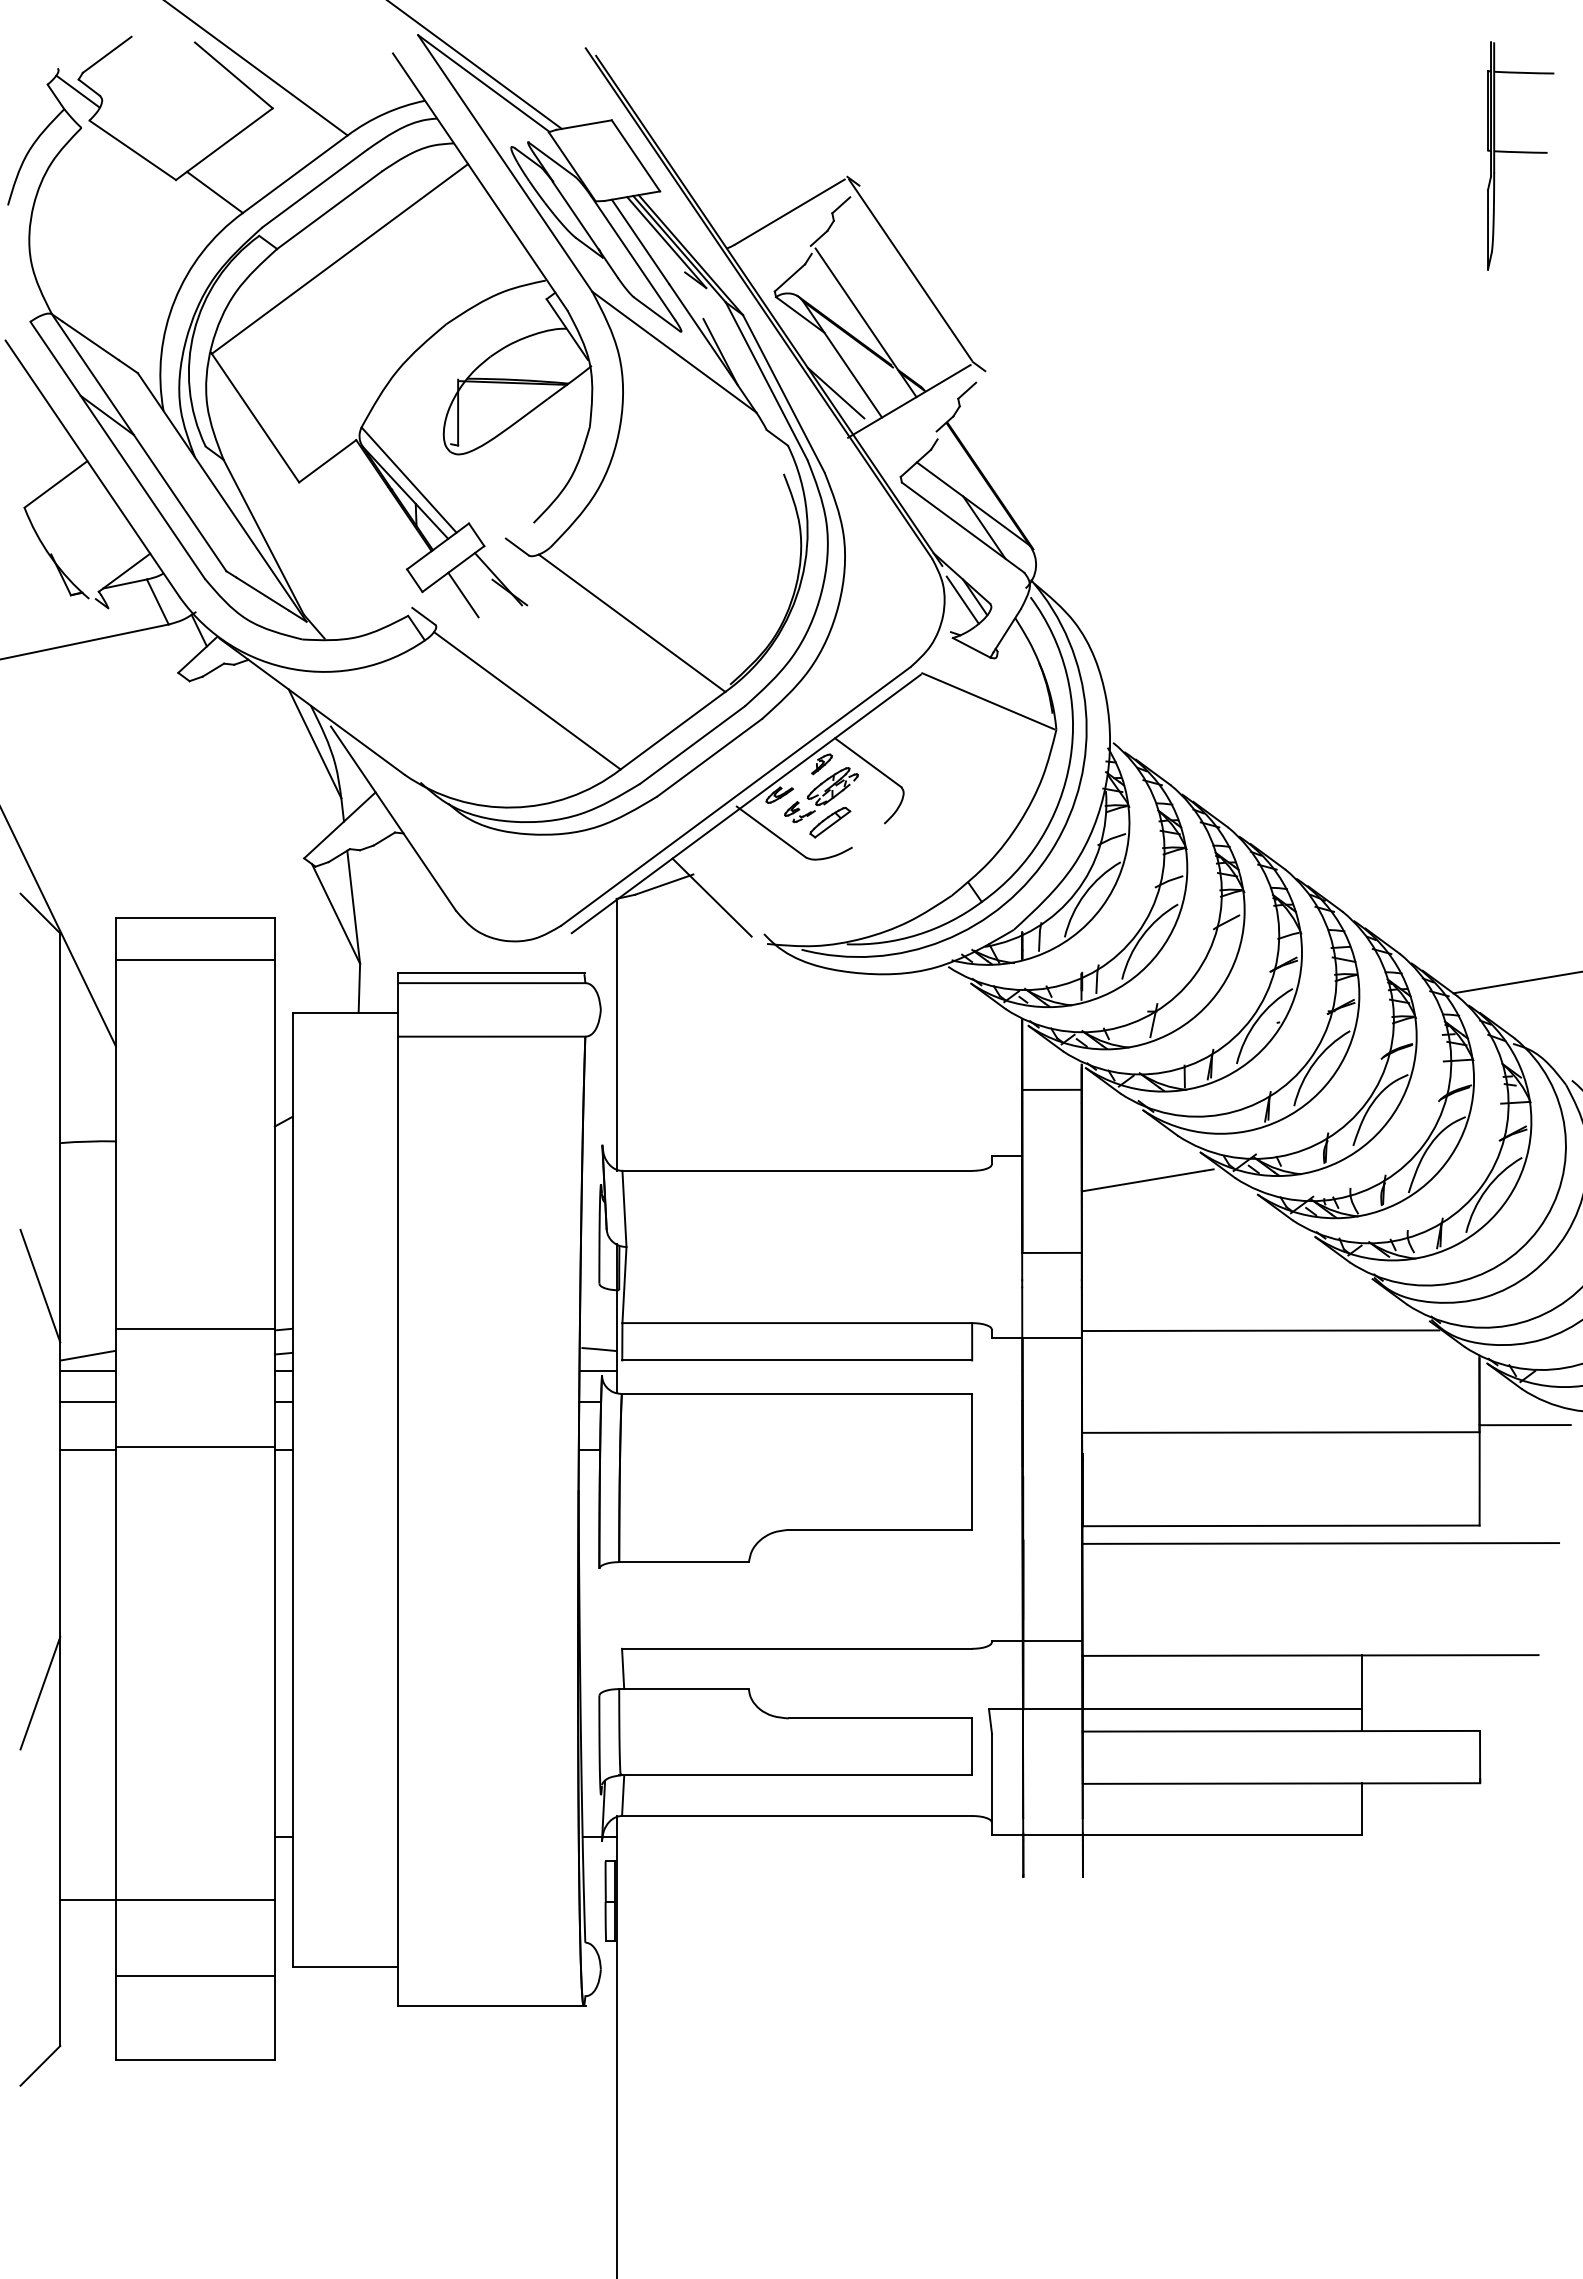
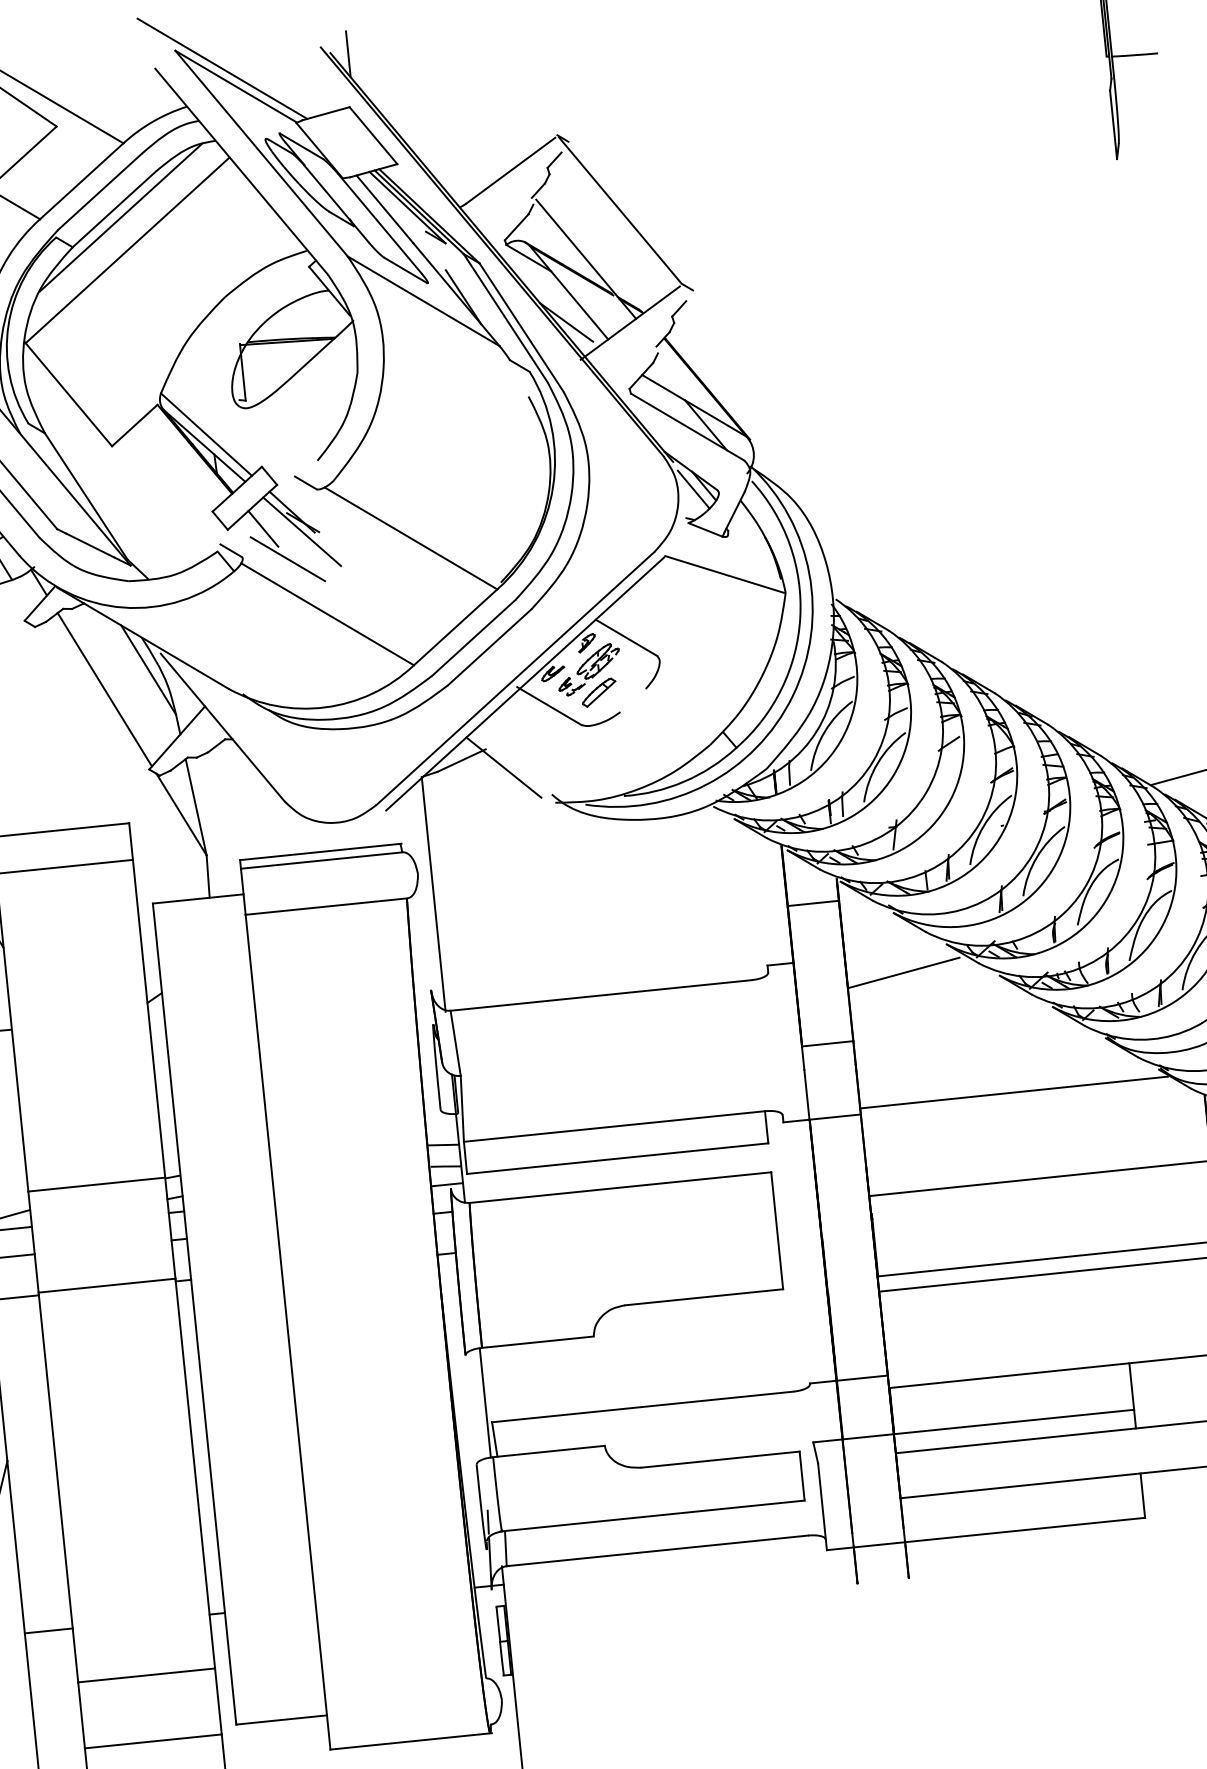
line: (616, 59) -> (348, 54), added
line: (336, 220) -> (121, 217), added
line: (507, 602) -> (301, 531), added
line: (488, 632) -> (288, 558), added
line: (262, 761) -> (104, 689), added
line: (598, 1324) -> (443, 1145), added
line: (616, 1625) -> (485, 1402), added
line: (605, 1762) -> (487, 1521), added
line: (87, 1899) -> (48, 1630), moved

